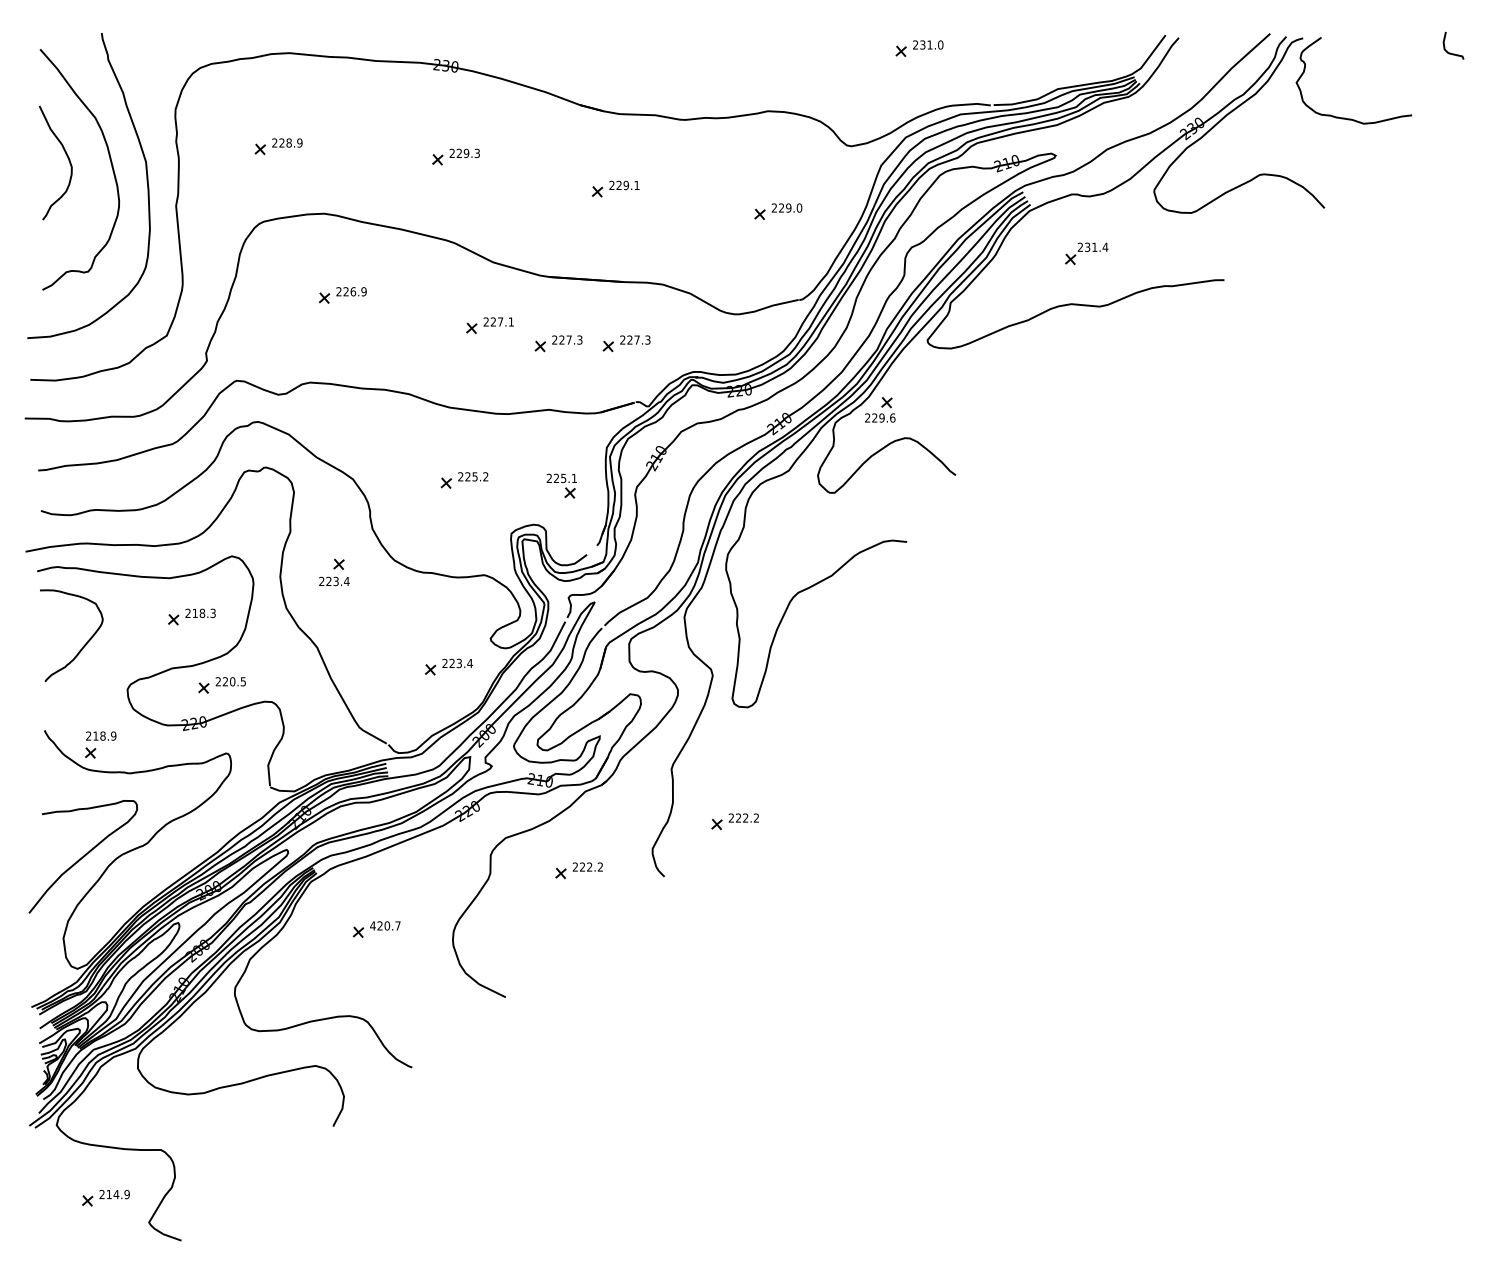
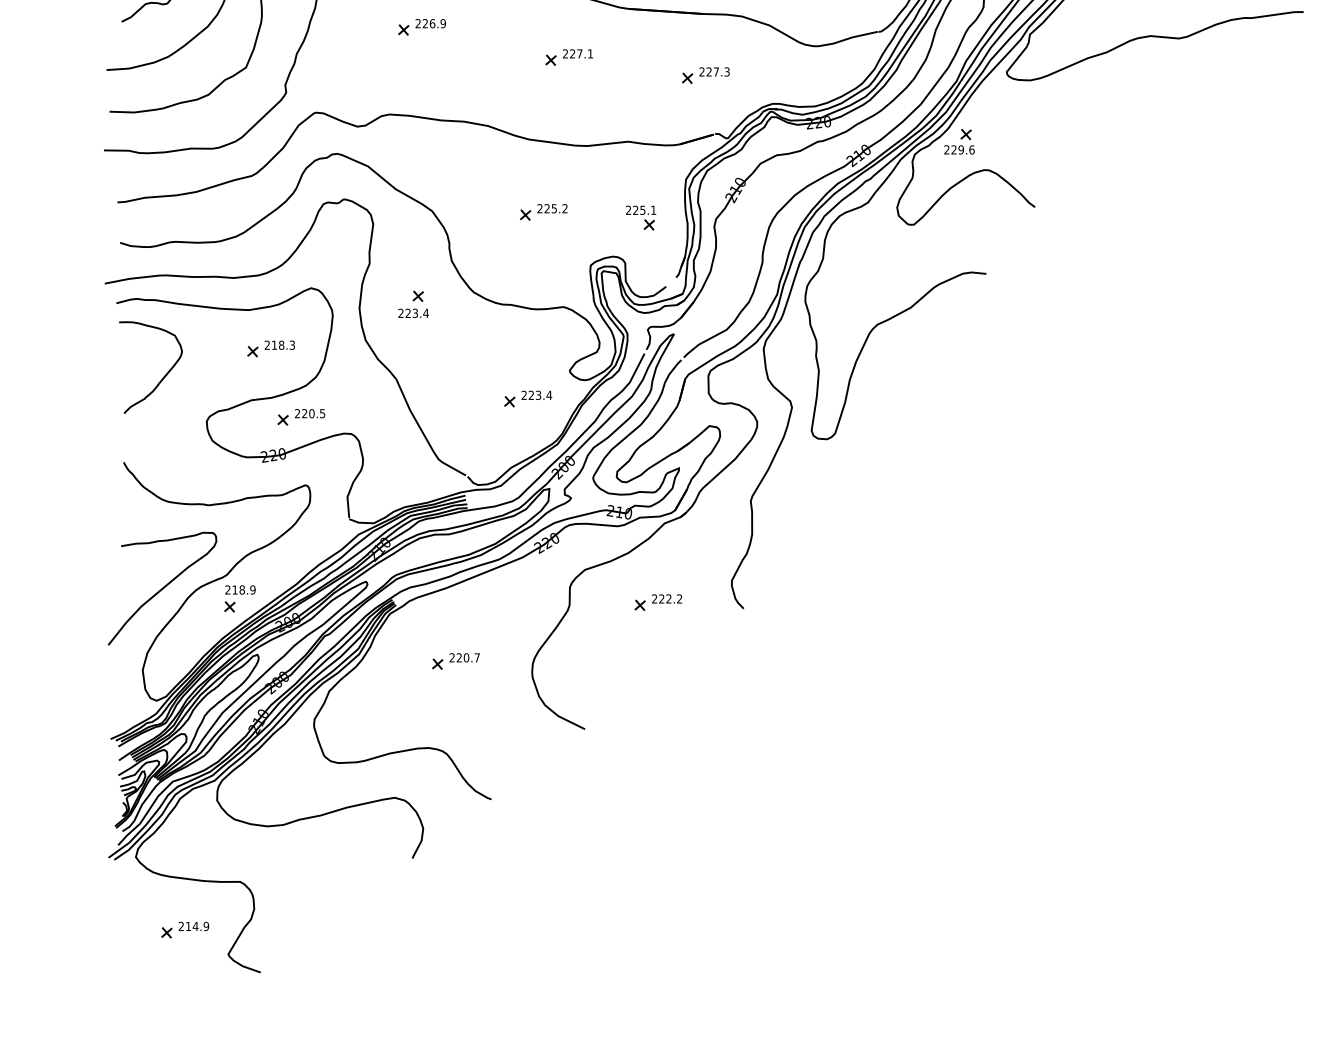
part: (558, 343) -> (637, 75), removed
part: (100, 744) -> (239, 598), moved
part: (734, 821) -> (813, 553), removed
text: (372, 925) -> (451, 657), 420.7 -> 220.7

